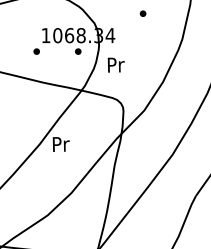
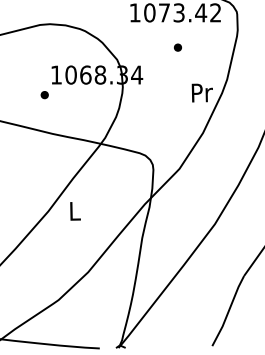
part: (78, 51) -> (96, 95), removed
text: (115, 64) -> (201, 92), moved
text: (61, 144) -> (75, 211), Pr -> L

